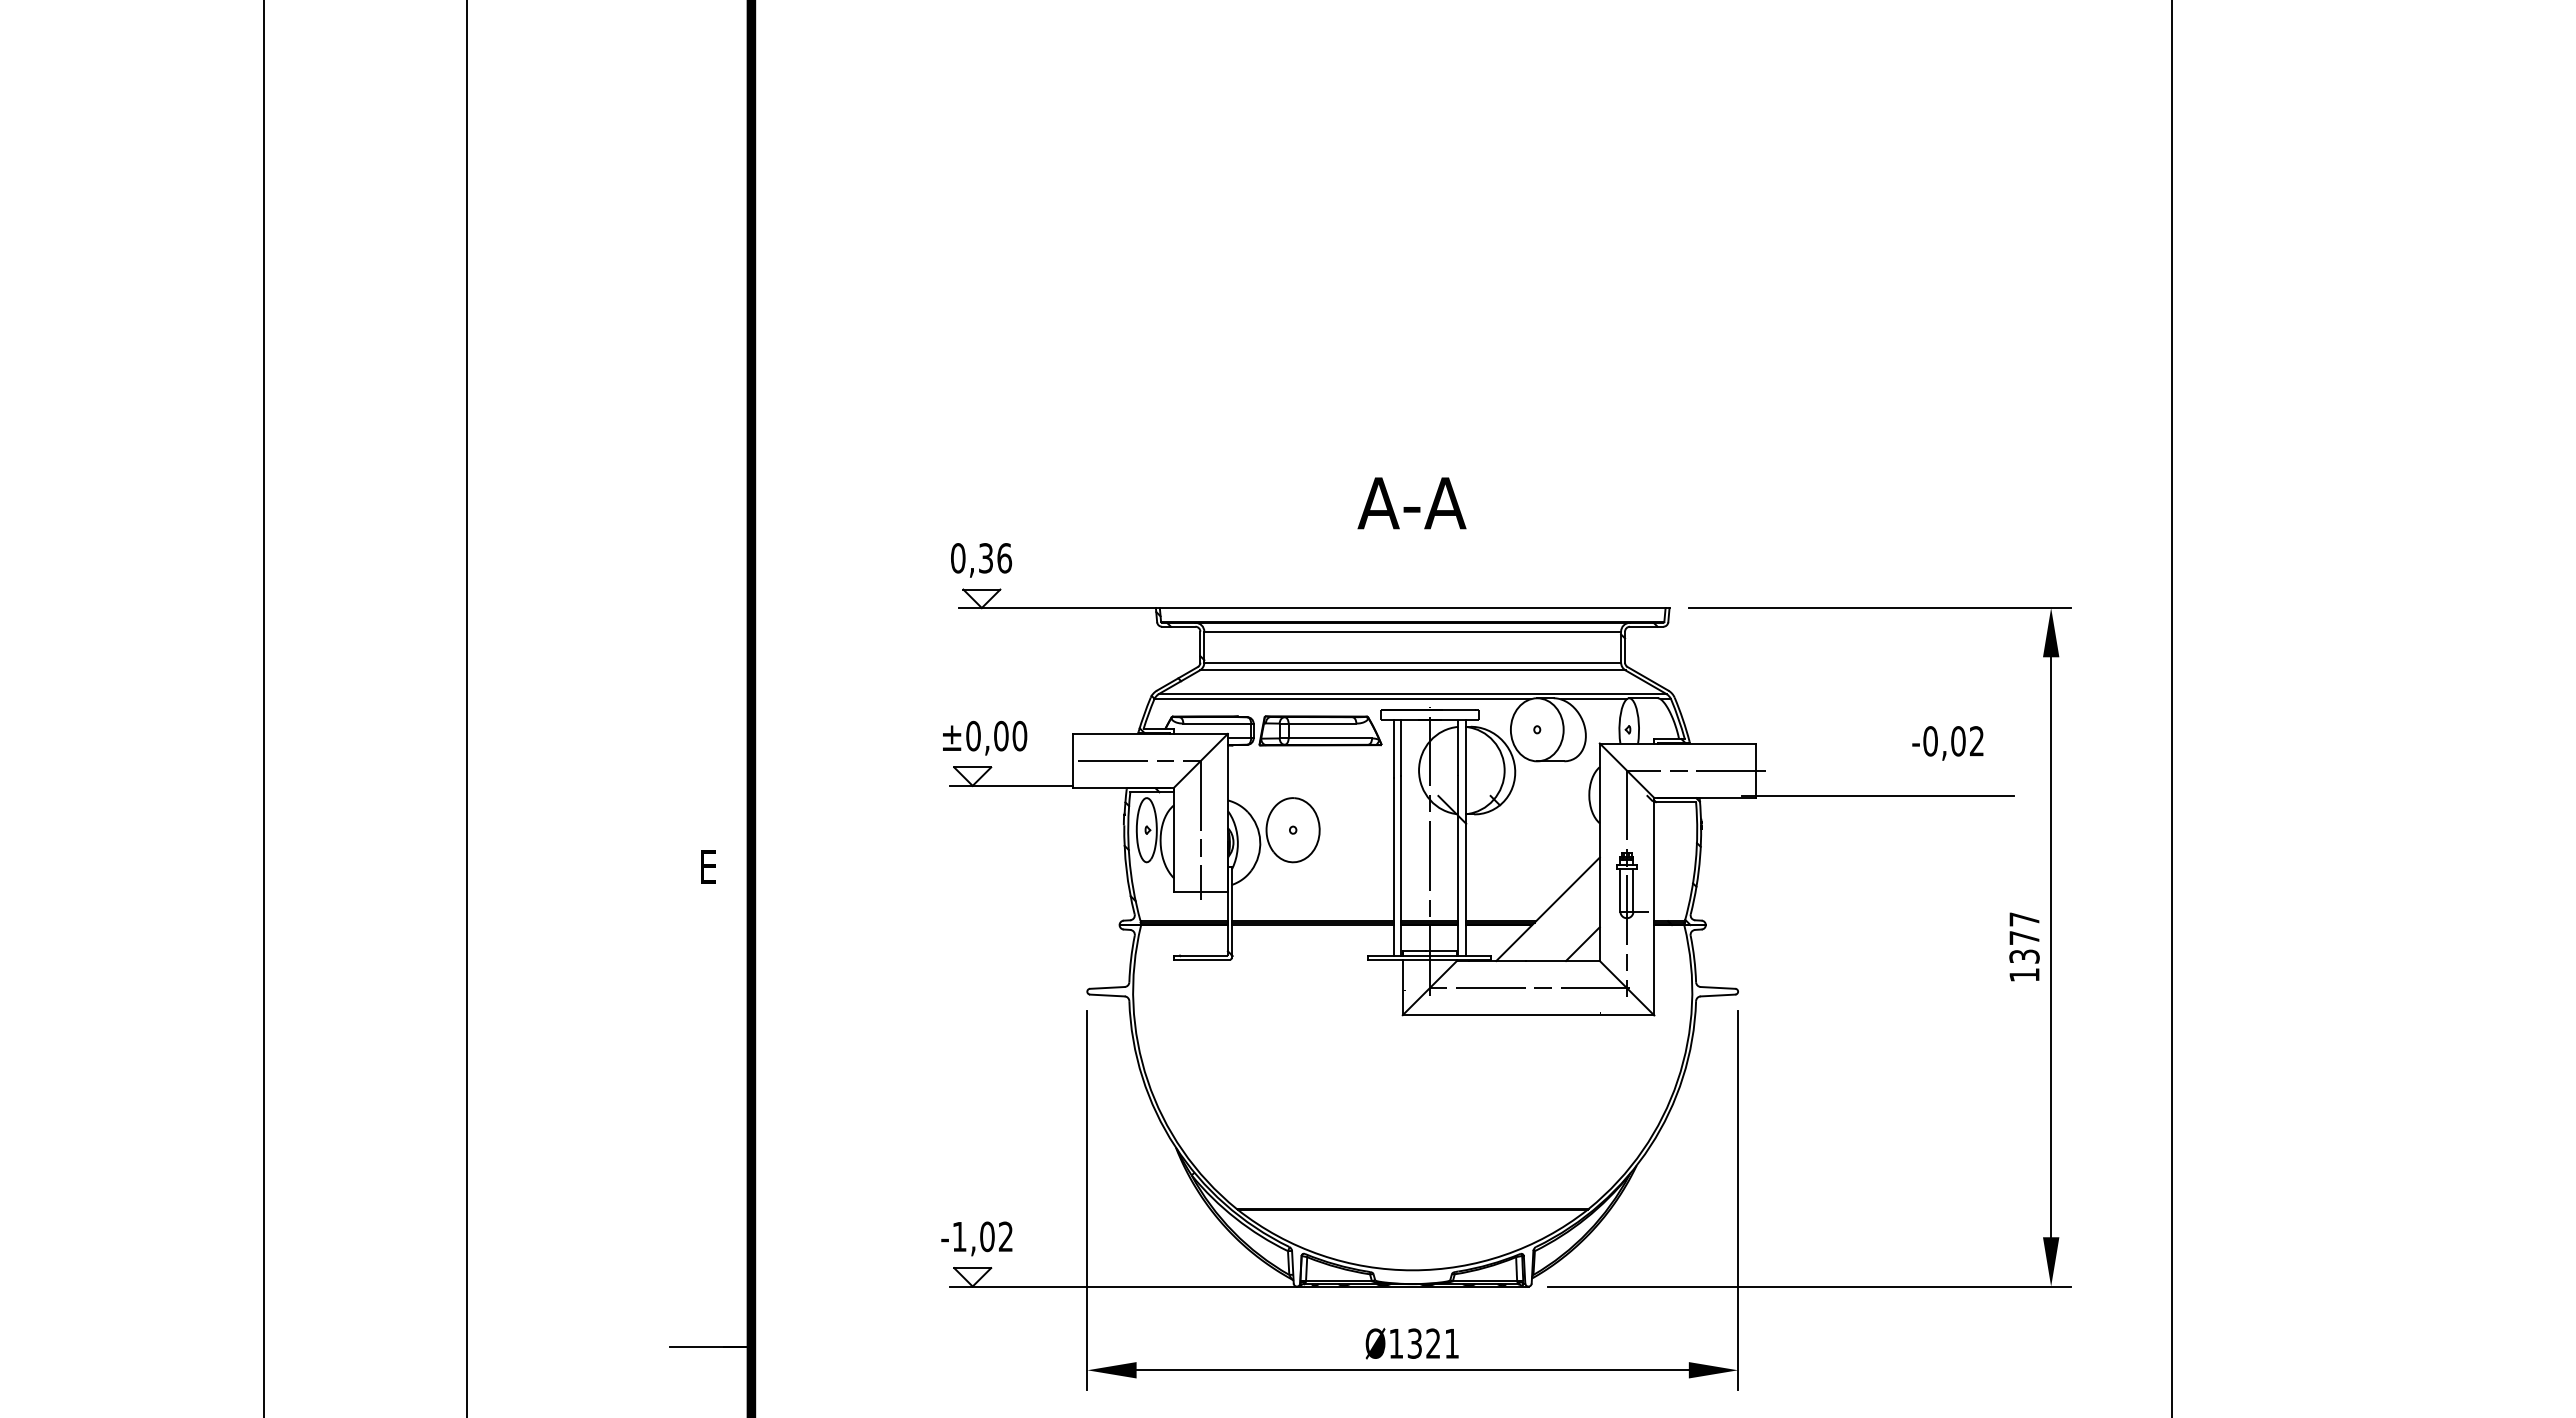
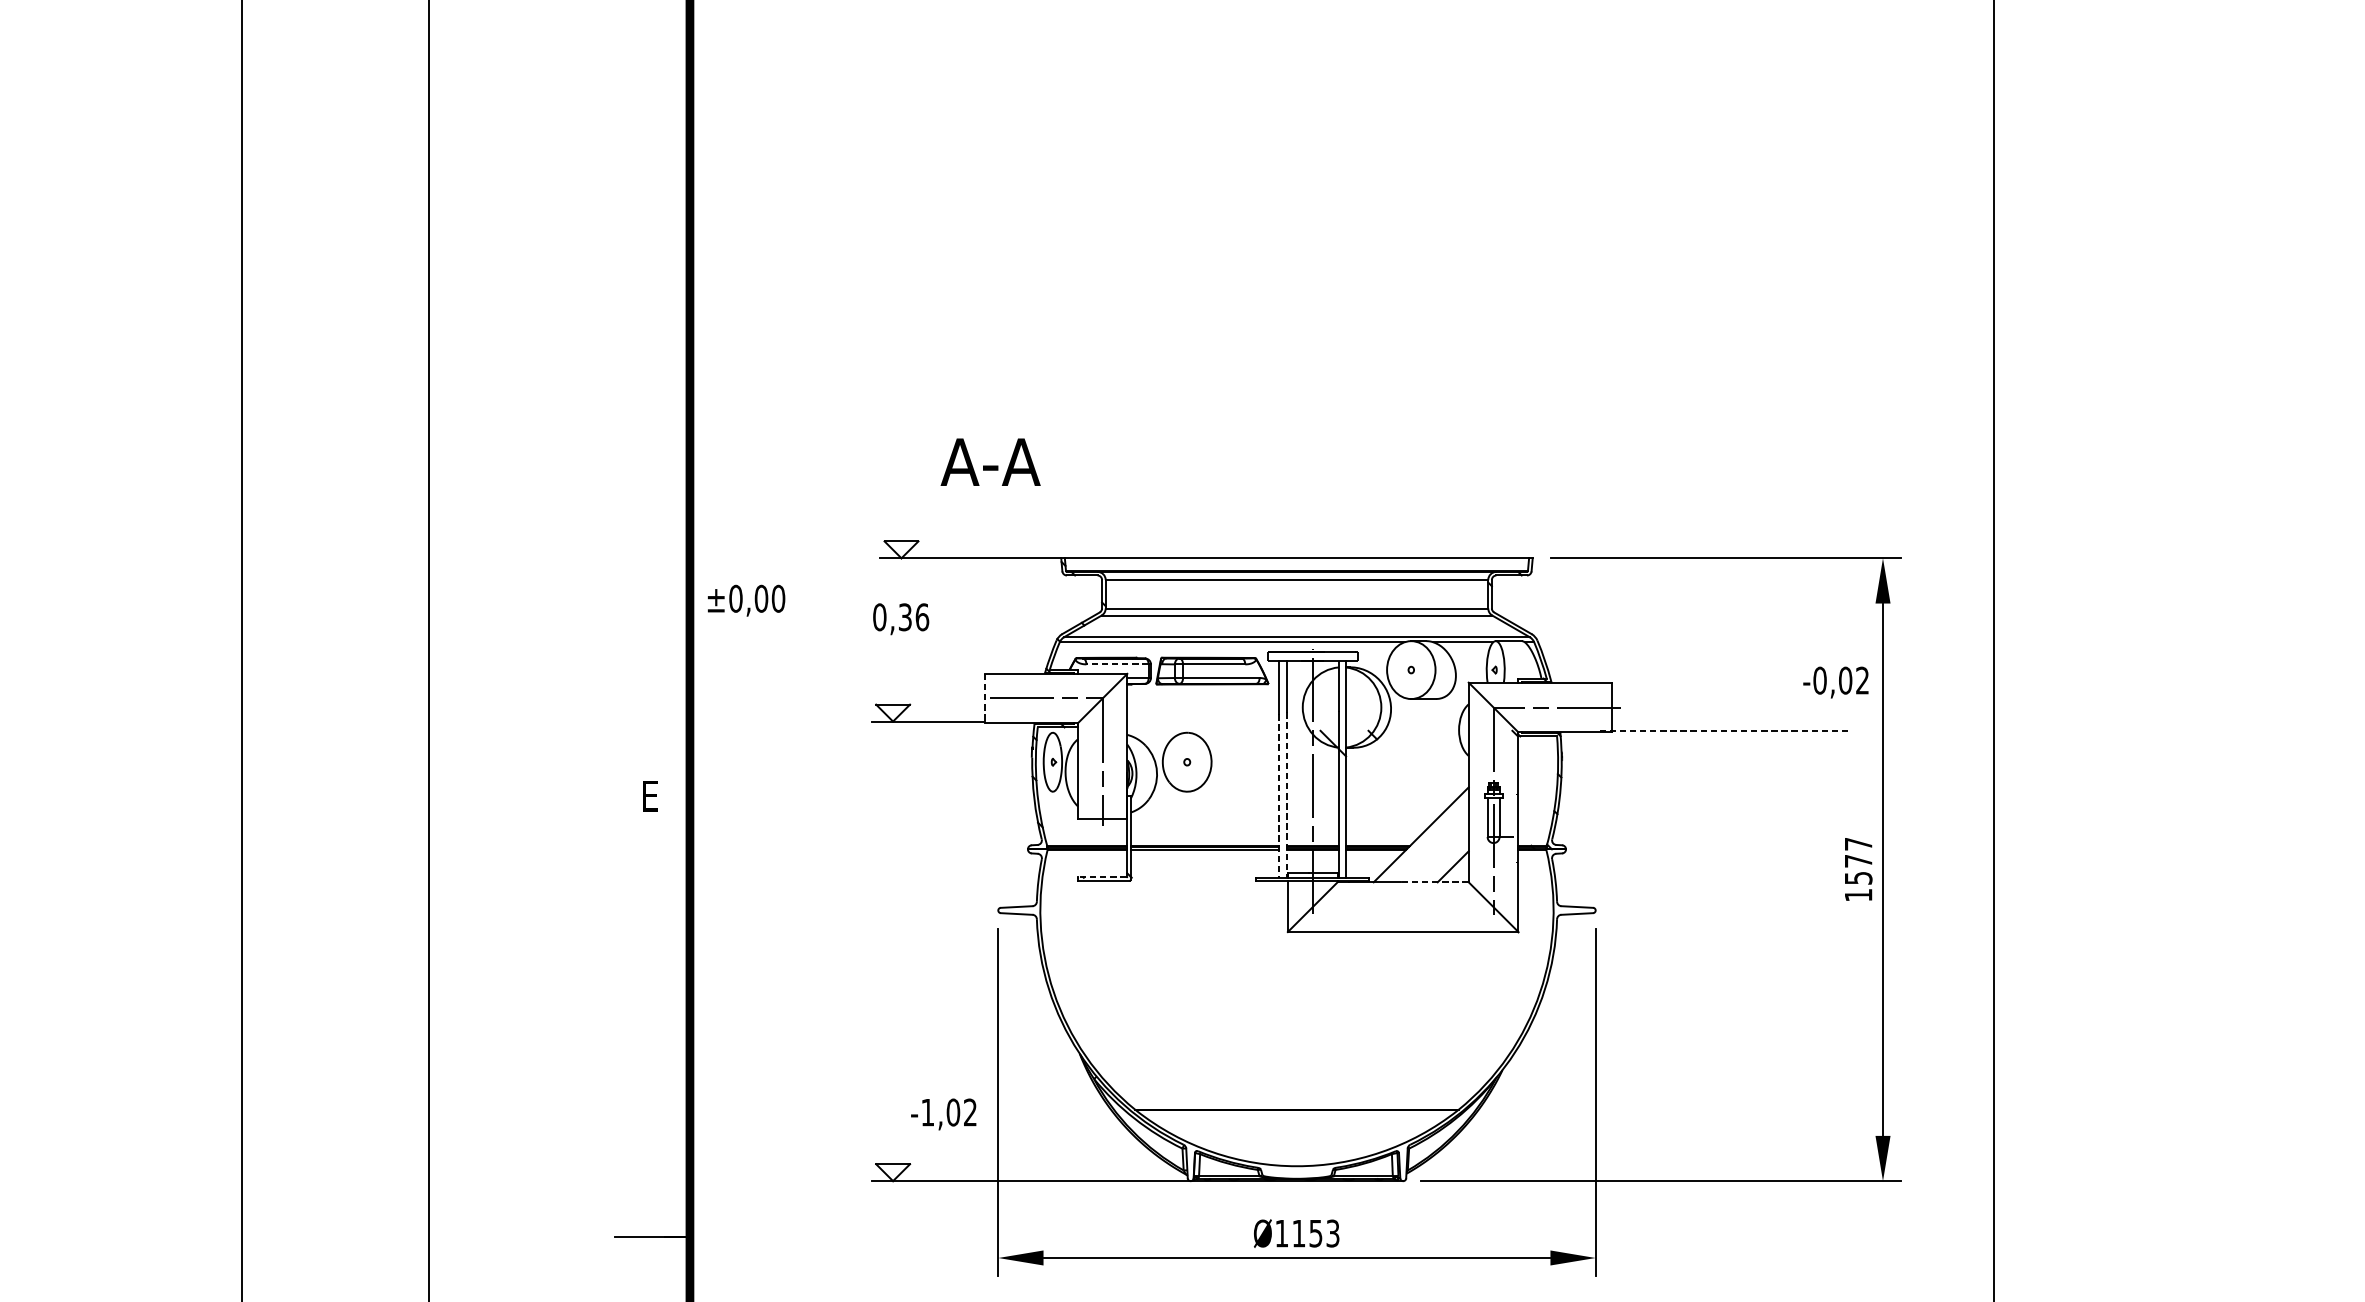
text: (1411, 503) -> (990, 462), moved
text: (981, 560) -> (901, 619), moved
line: (1217, 723) -> (1117, 664), solid -> dashed
text: (985, 737) -> (746, 600), moved
text: (1947, 743) -> (1835, 682), moved
line: (1073, 760) -> (985, 698), solid -> dashed
line: (1877, 795) -> (1723, 730), solid -> dashed
line: (1401, 866) -> (1286, 795), solid -> dashed
line: (1393, 867) -> (1279, 796), solid -> dashed
line: (1200, 955) -> (1102, 877), solid -> dashed
text: (2023, 955) -> (1857, 877), 1377 -> 1577
line: (1563, 961) -> (1435, 882), solid -> dashed
line: (1527, 988) -> (1402, 907), removed
text: (976, 1238) -> (943, 1114), moved
text: (1432, 1343) -> (1315, 1233), Ø1321 -> Ø1153

